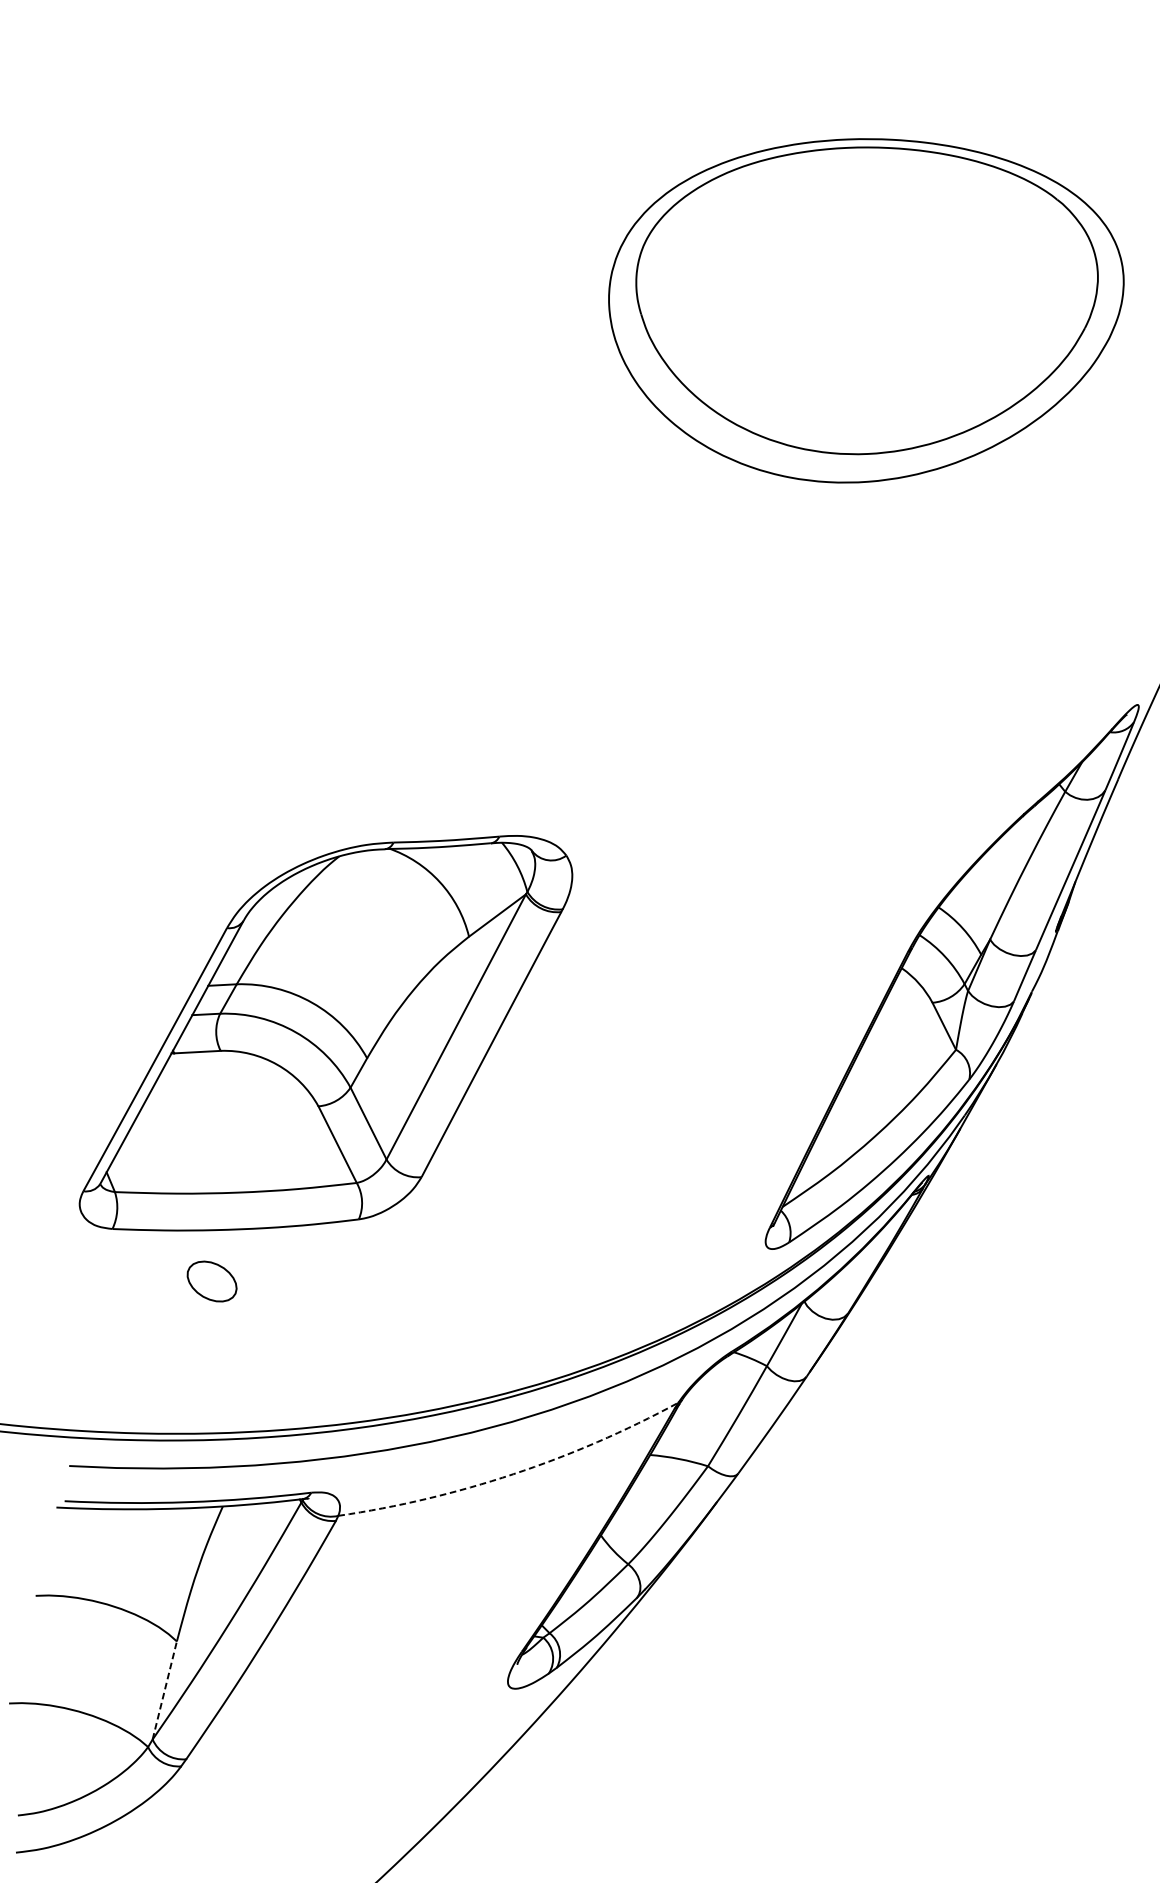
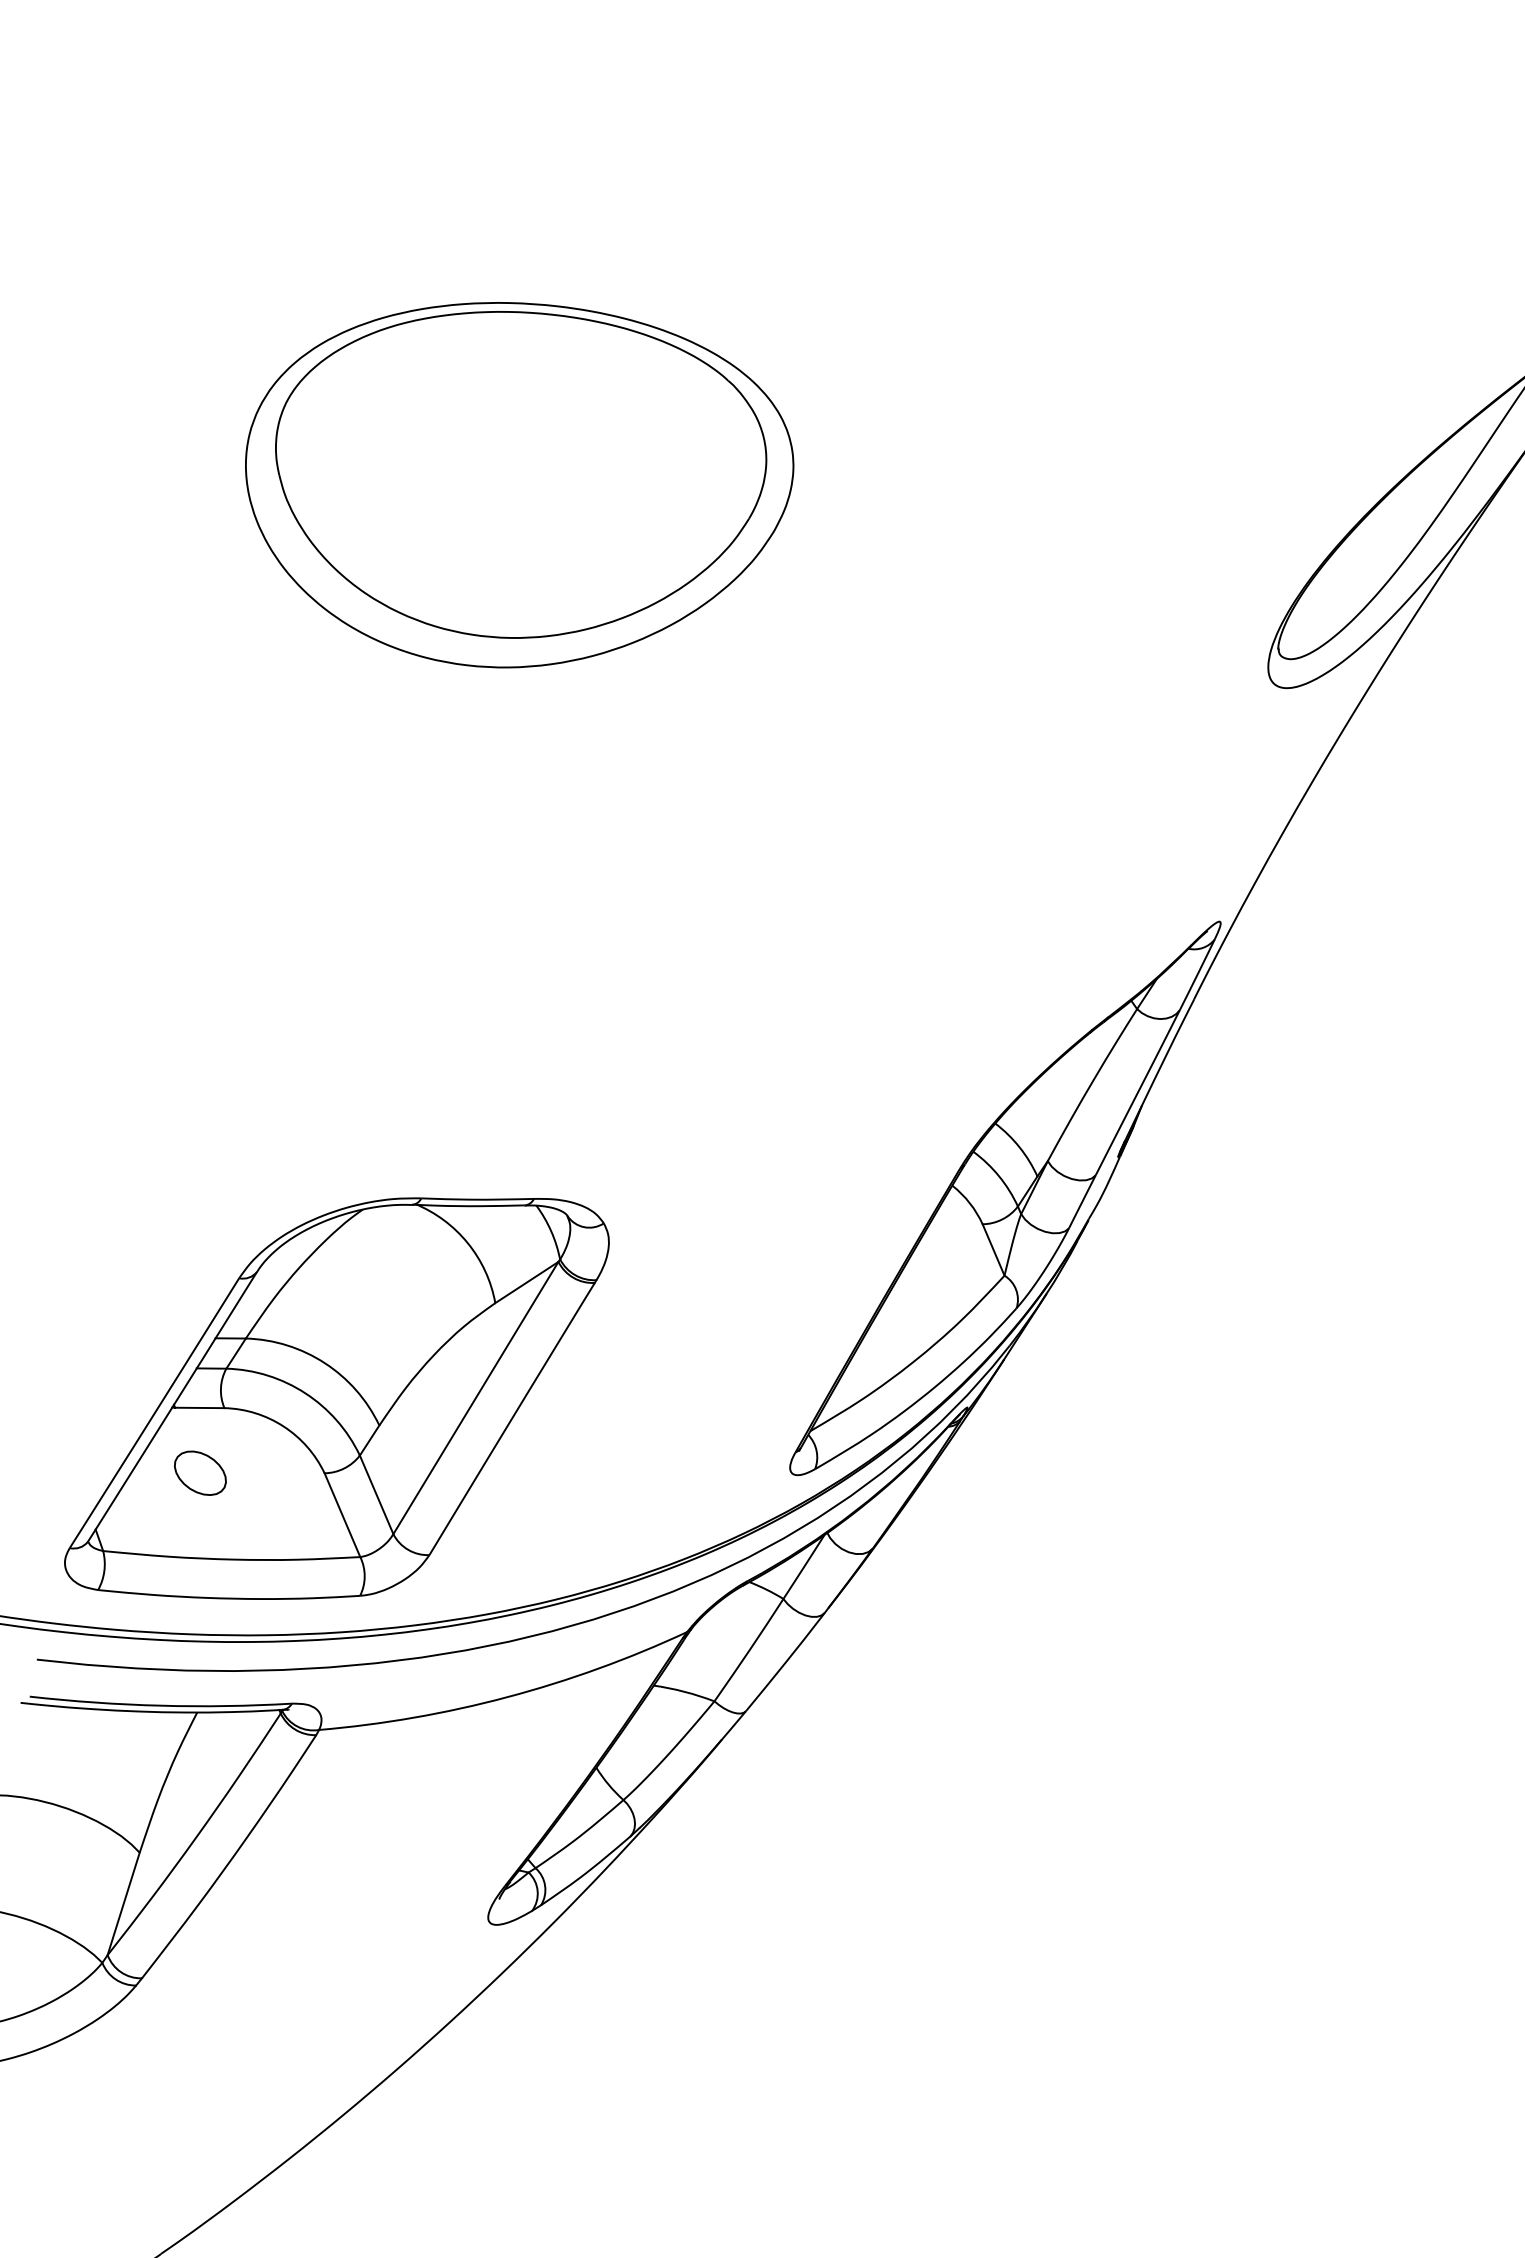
part: (867, 310) -> (519, 485), moved
part: (325, 1035) -> (336, 1398), moved
arc: (513, 1474) -> (507, 1697), dashed -> solid
line: (164, 1690) -> (123, 1903), dashed -> solid

